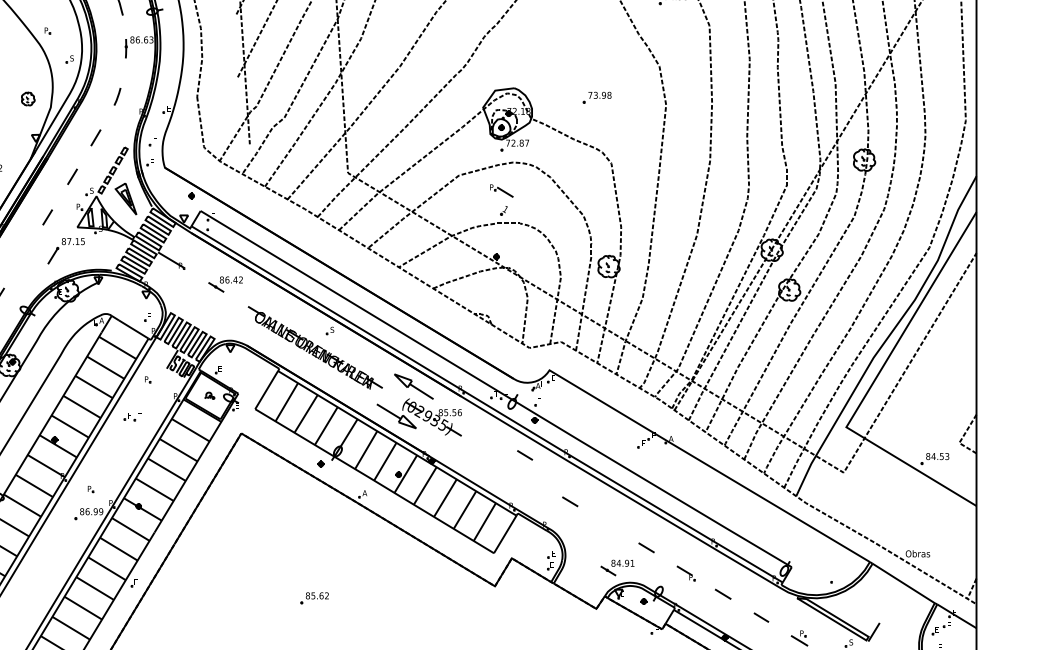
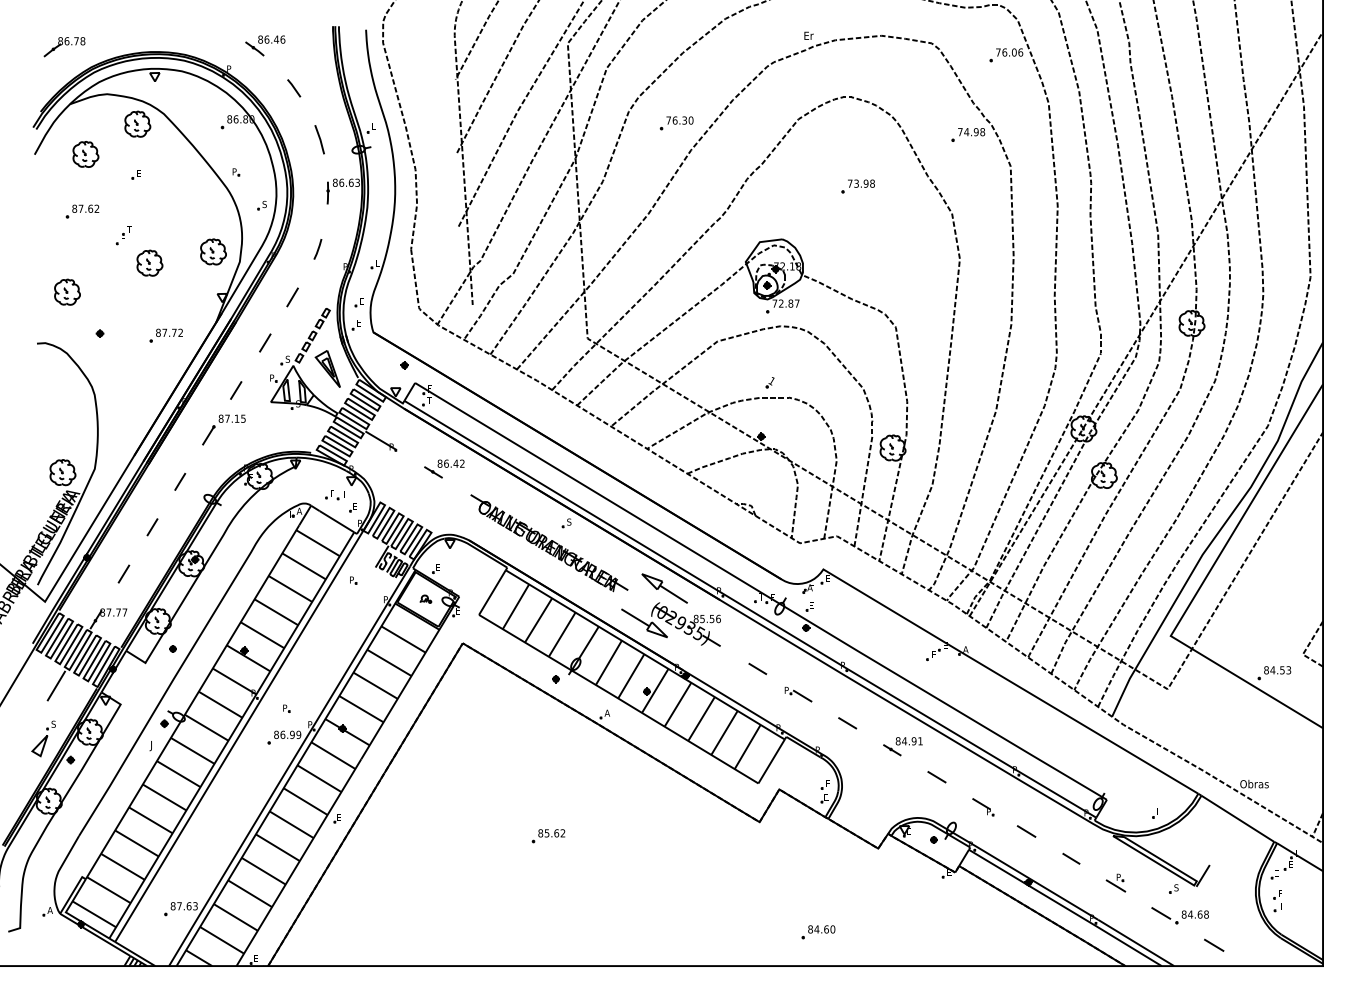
part: (596, 97) -> (857, 186), moved
part: (28, 98) -> (213, 251), size x1.67
part: (501, 190) -> (798, 694), moved
part: (65, 244) -> (222, 422), moved
part: (131, 417) -> (334, 495), moved
line: (524, 454) -> (757, 668), moved
part: (617, 567) -> (902, 746), moved

